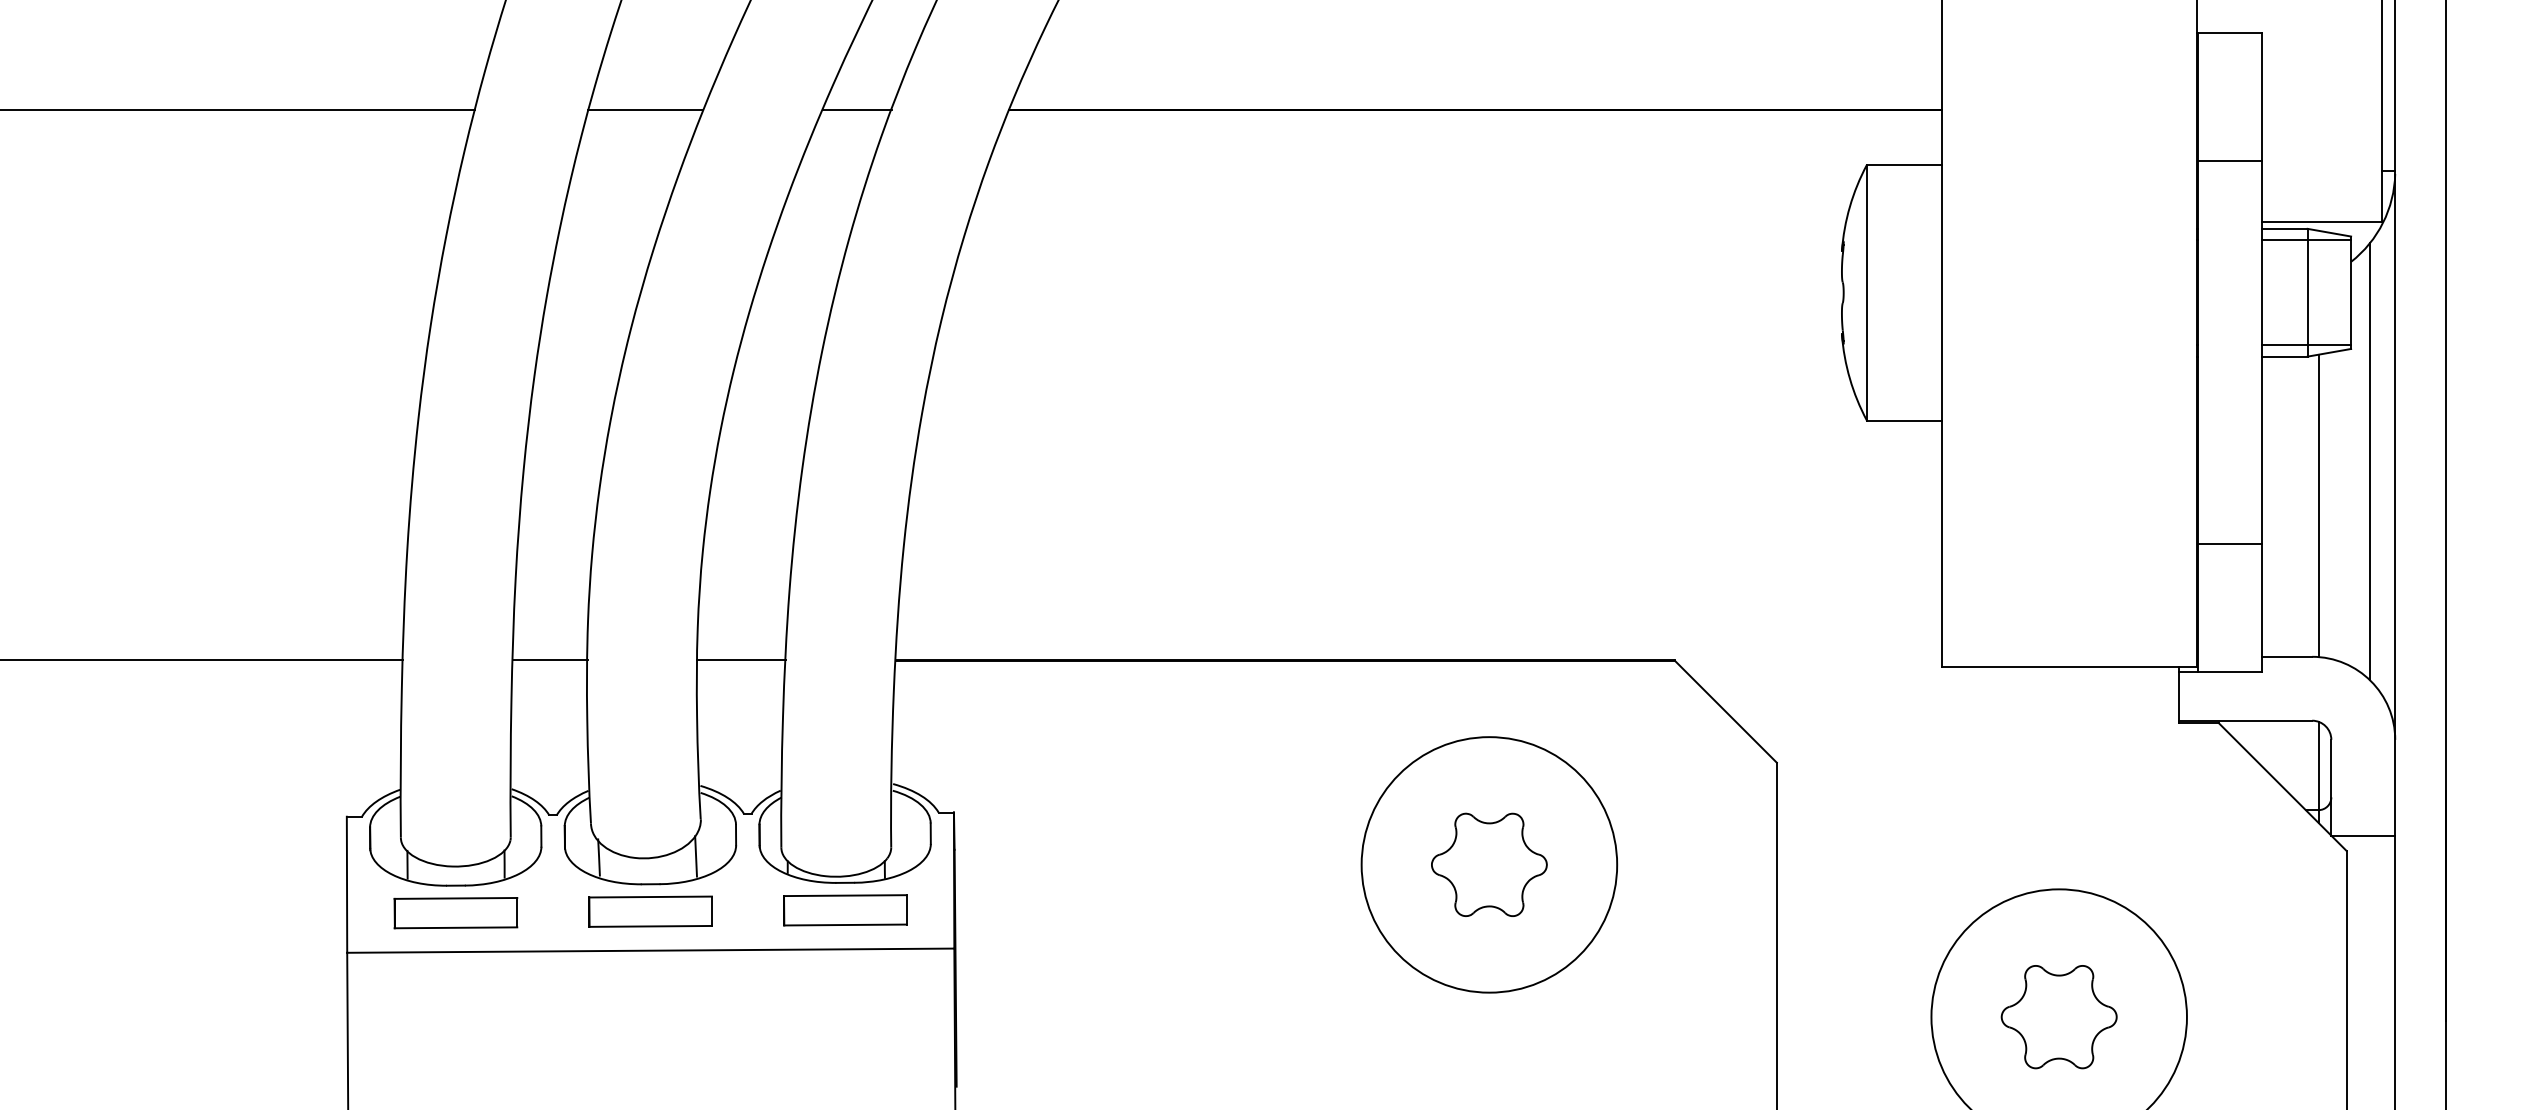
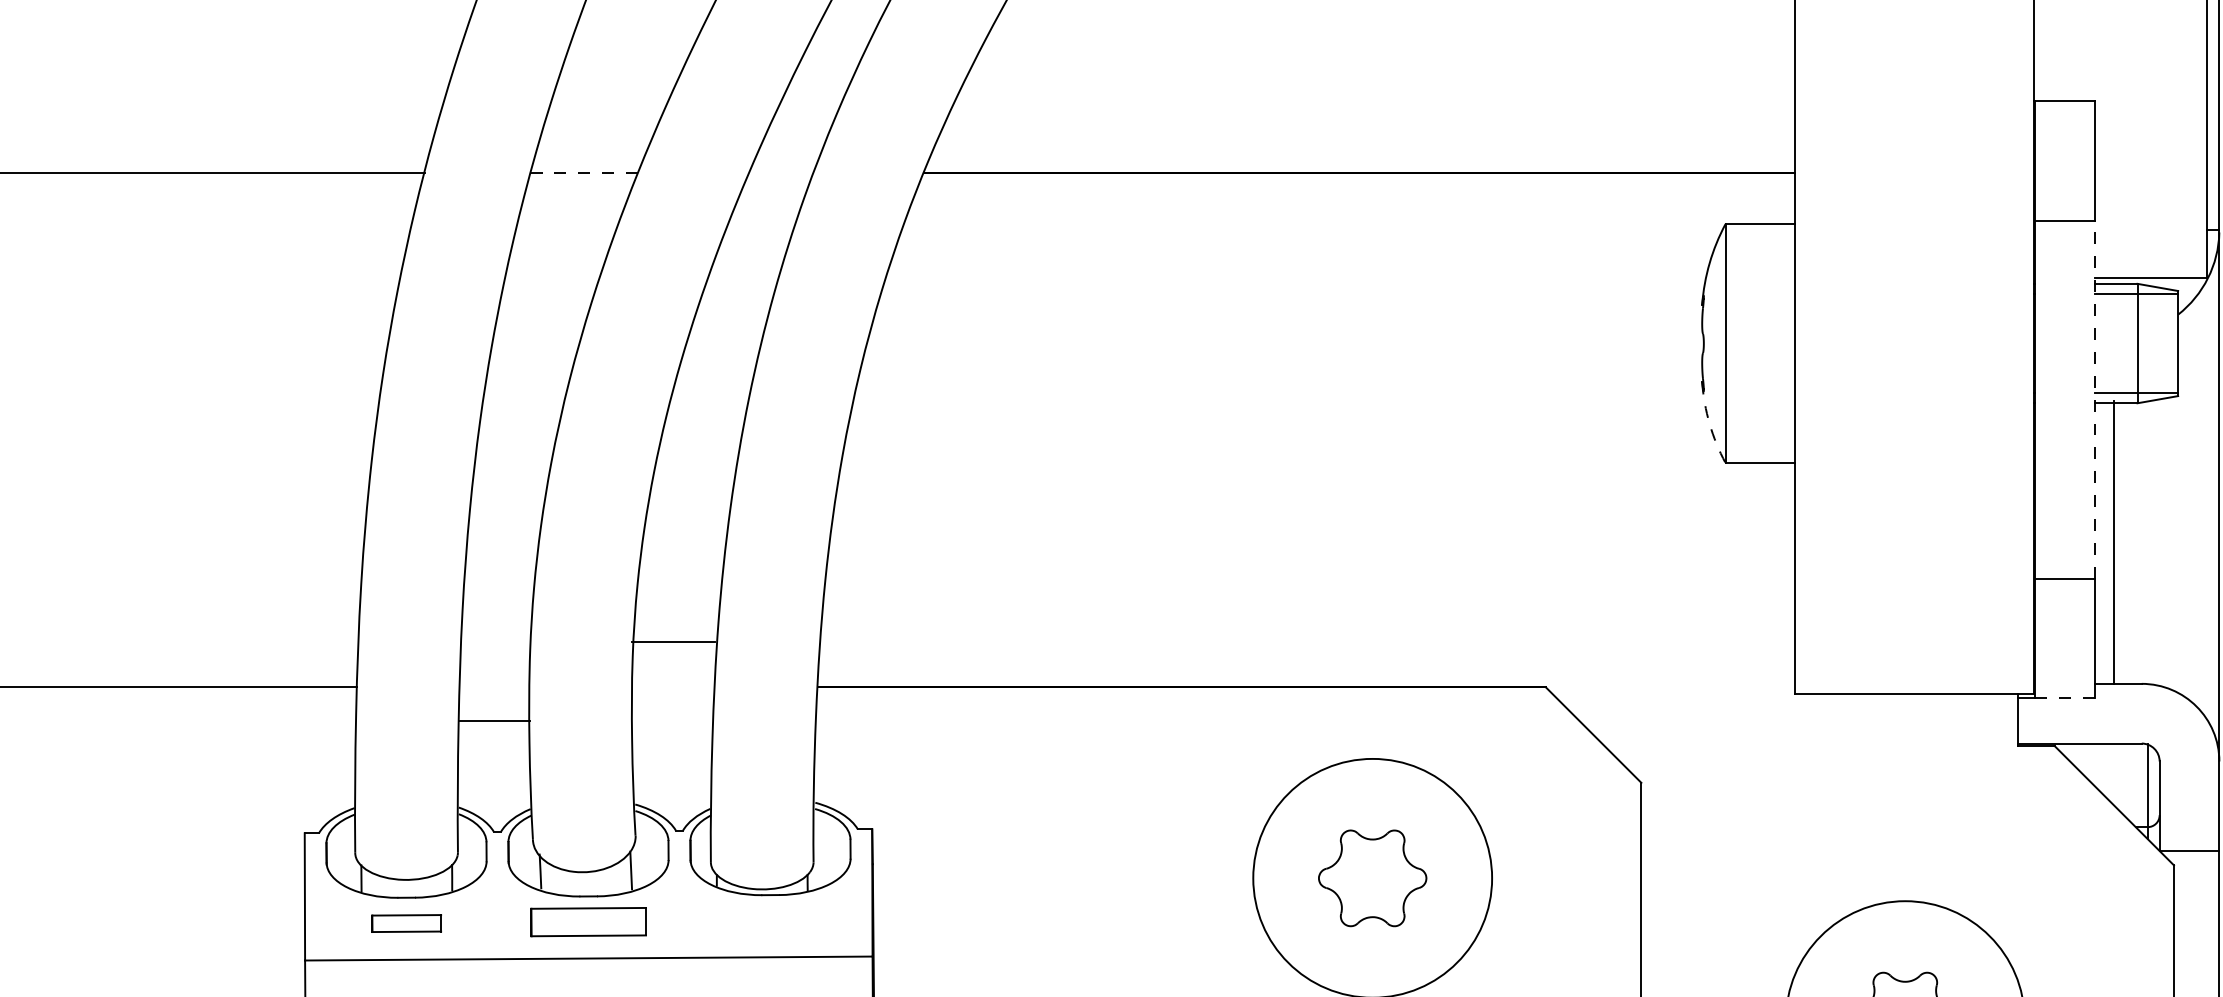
line: (646, 109) -> (584, 172), solid -> dashed
line: (856, 109) -> (781, 172), removed
line: (2262, 352) -> (2095, 399), solid -> dashed
arc: (1849, 378) -> (1709, 423), solid -> dashed
line: (2369, 461) -> (2195, 501), removed
line: (2318, 505) -> (2114, 542), moved
line: (549, 660) -> (494, 720), moved
line: (741, 660) -> (673, 642), moved
line: (2230, 672) -> (2065, 698), solid -> dashed
part: (845, 910) -> (770, 920), removed
part: (455, 913) -> (406, 923), size x0.6

